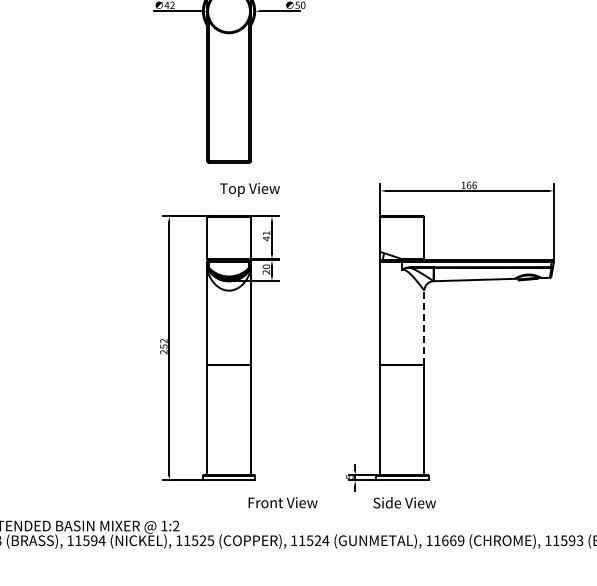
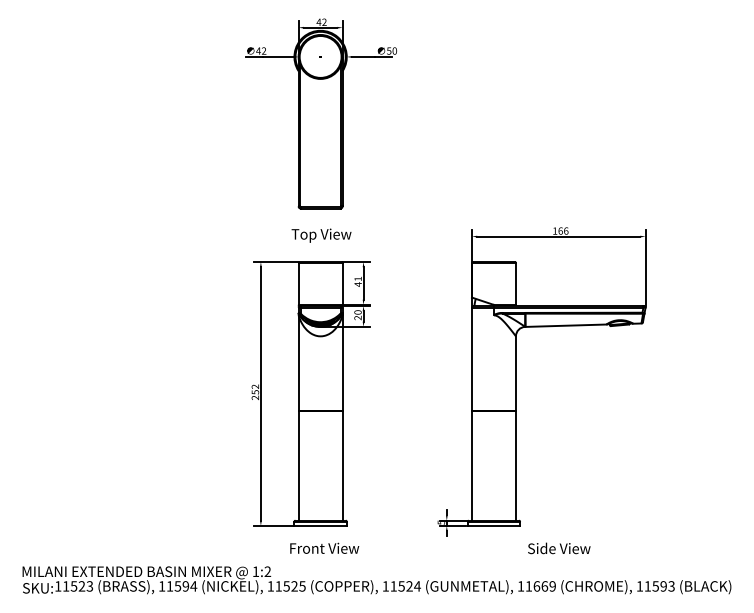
text: (249, 189) -> (321, 235), moved
line: (423, 327) -> (515, 373), dashed -> solid
text: (282, 501) -> (324, 547), moved
text: (404, 502) -> (559, 548), moved

